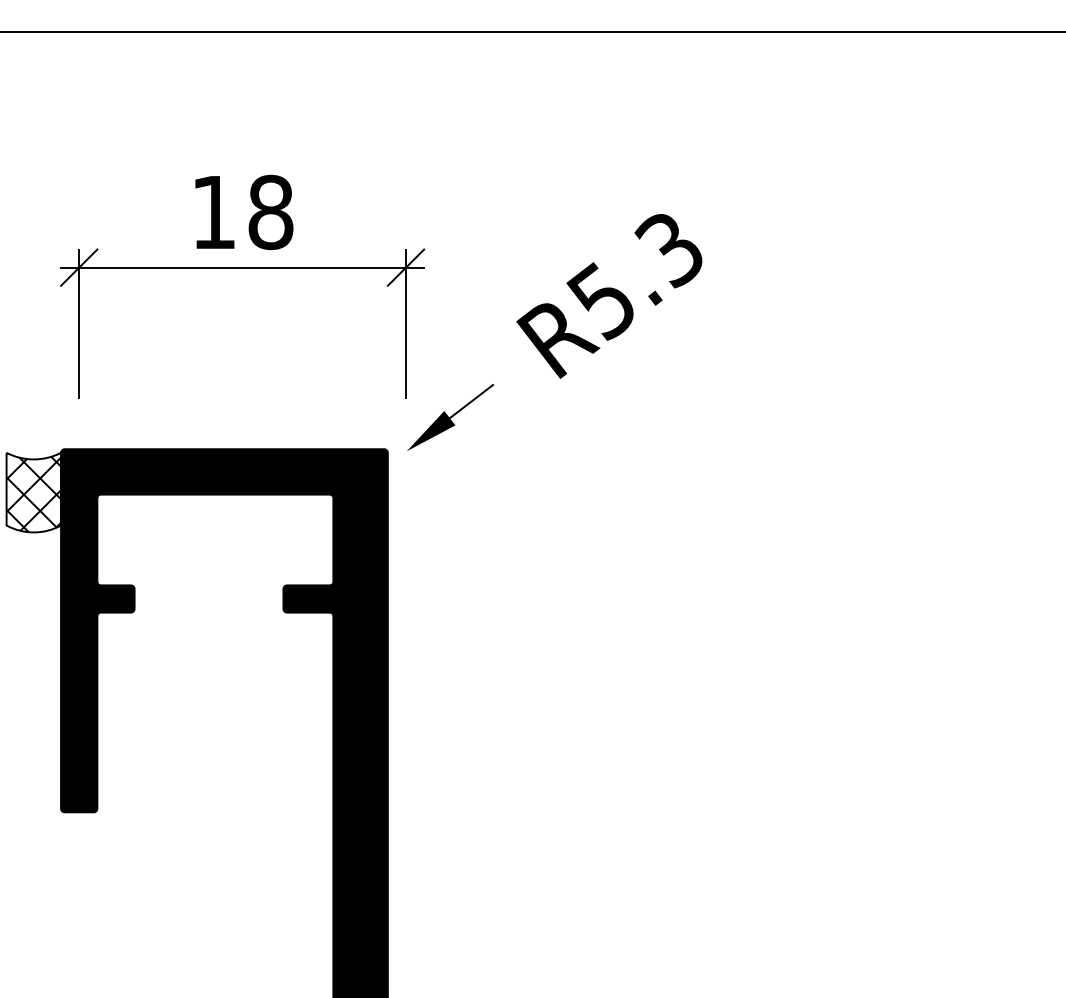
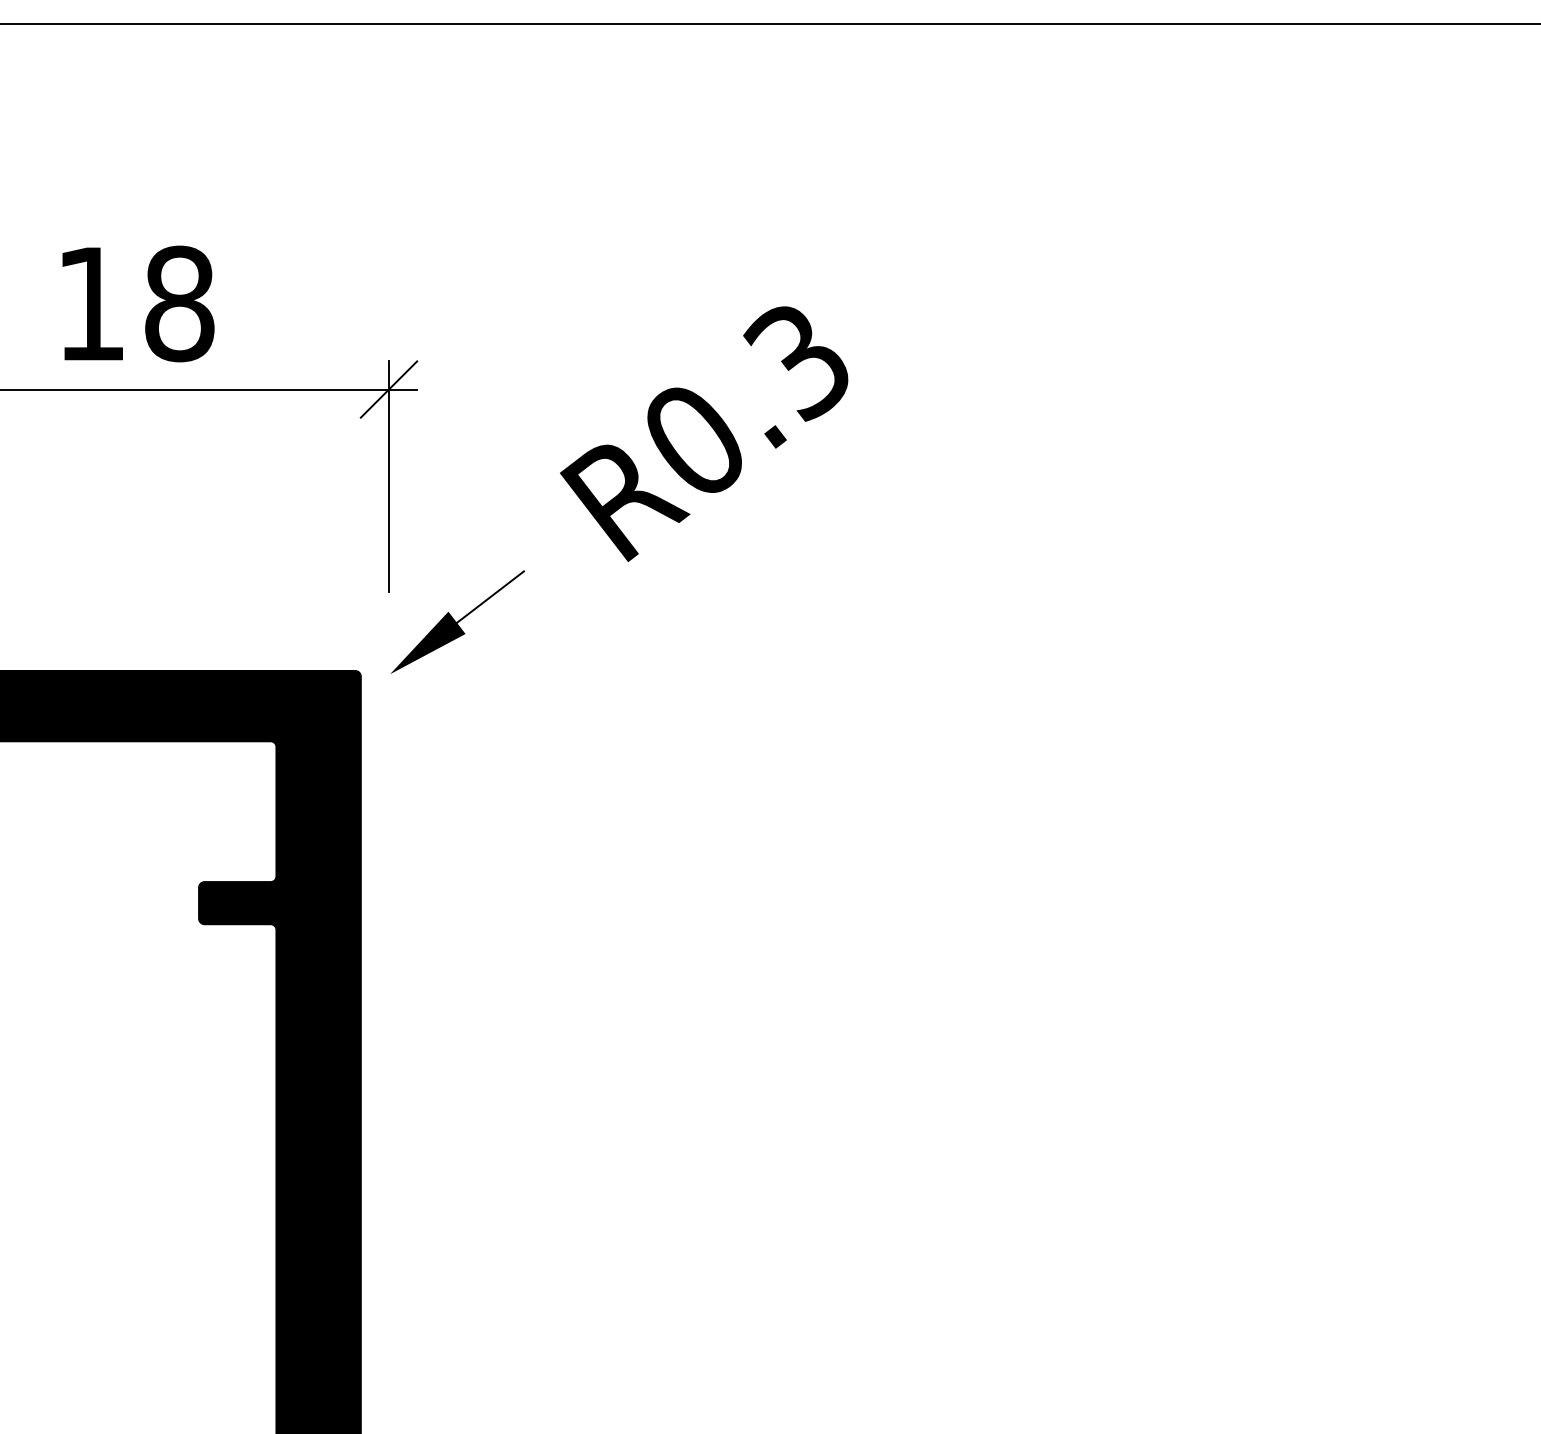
text: (599, 301) -> (688, 441), R5.3 -> R0.3

